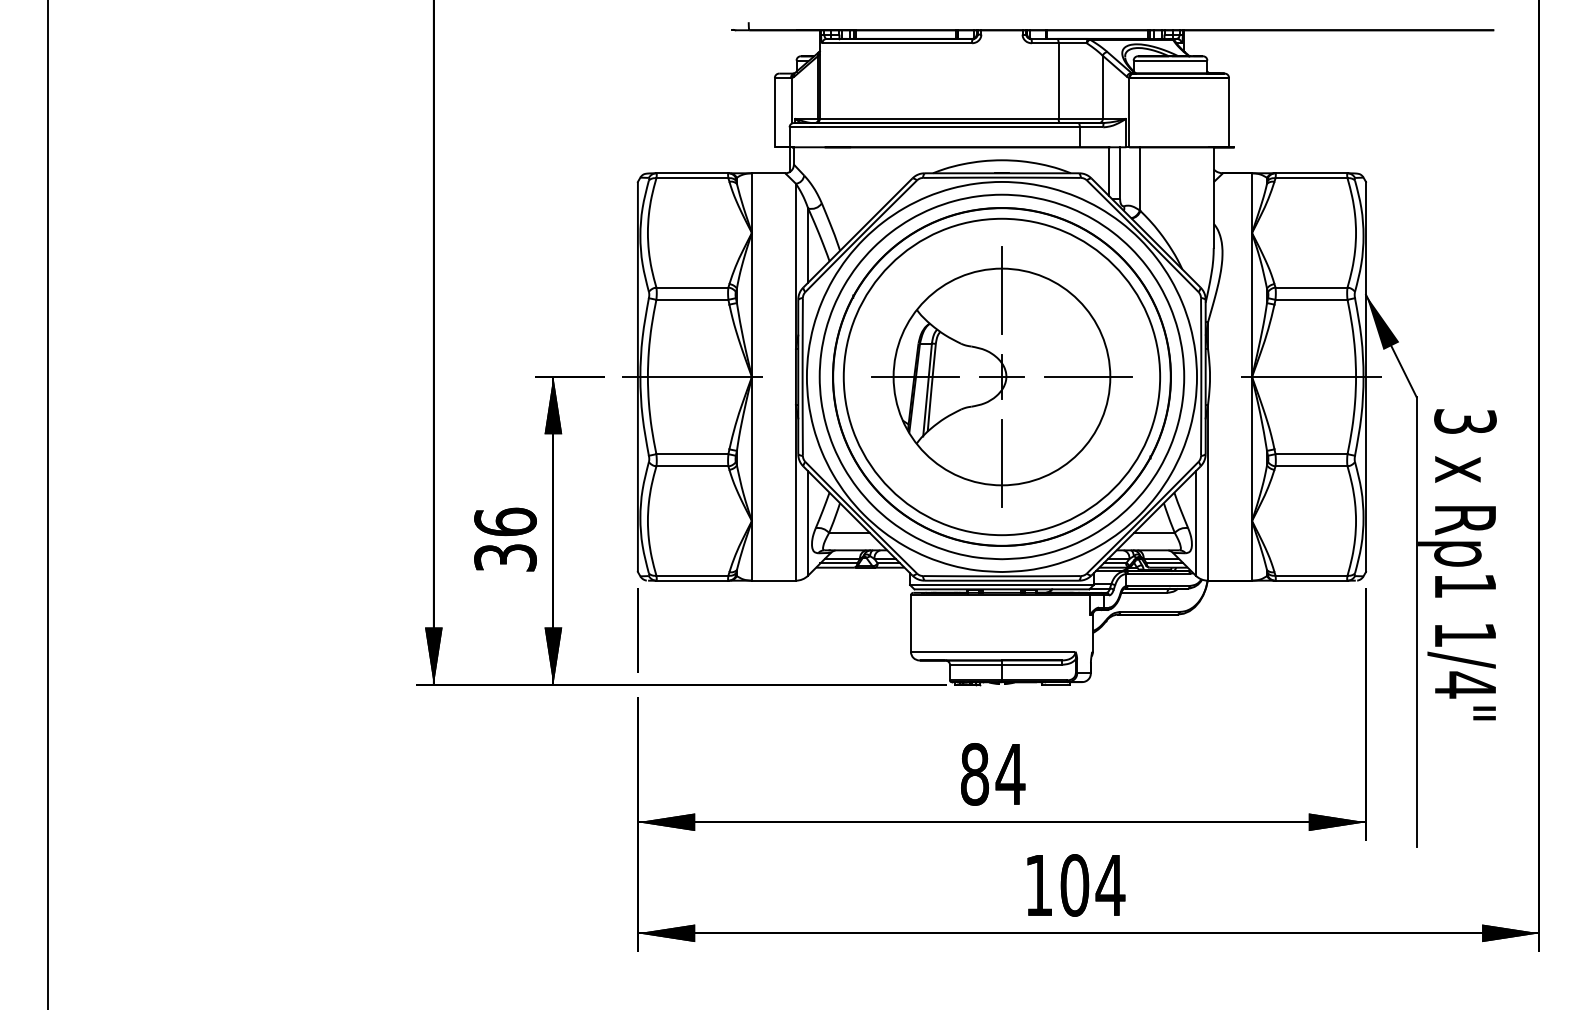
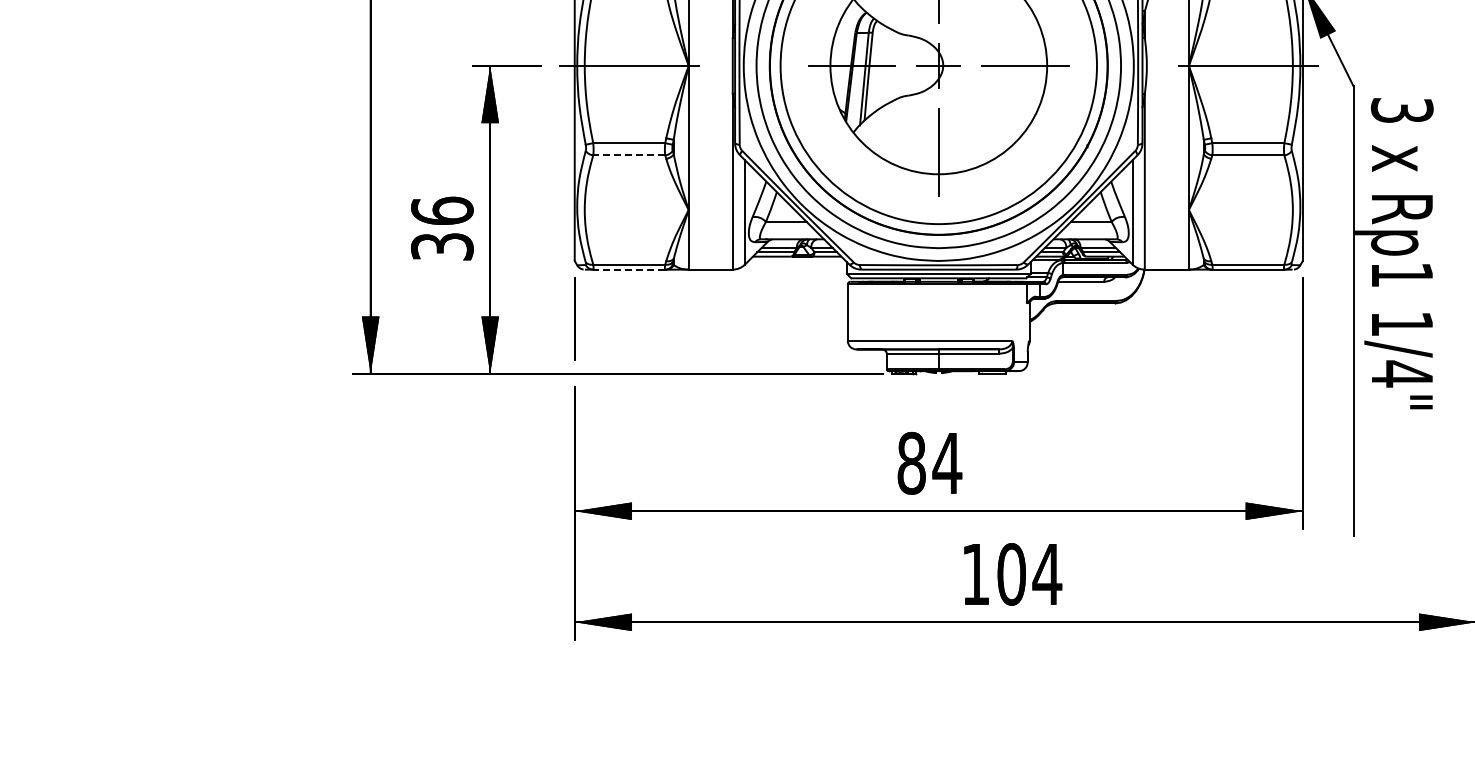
line: (691, 466) -> (628, 155), solid -> dashed
line: (691, 580) -> (628, 269), solid -> dashed

